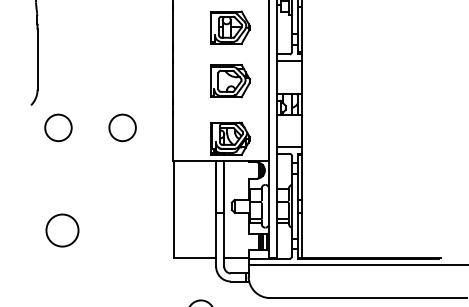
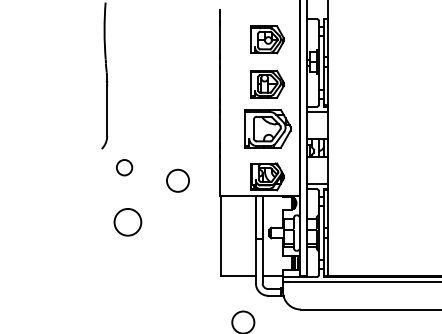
part: (230, 80) -> (267, 128), size x1.4
circle: (58, 127) -> (124, 167), size x0.7
circle: (122, 127) -> (177, 180), moved
circle: (61, 230) -> (127, 222), moved

